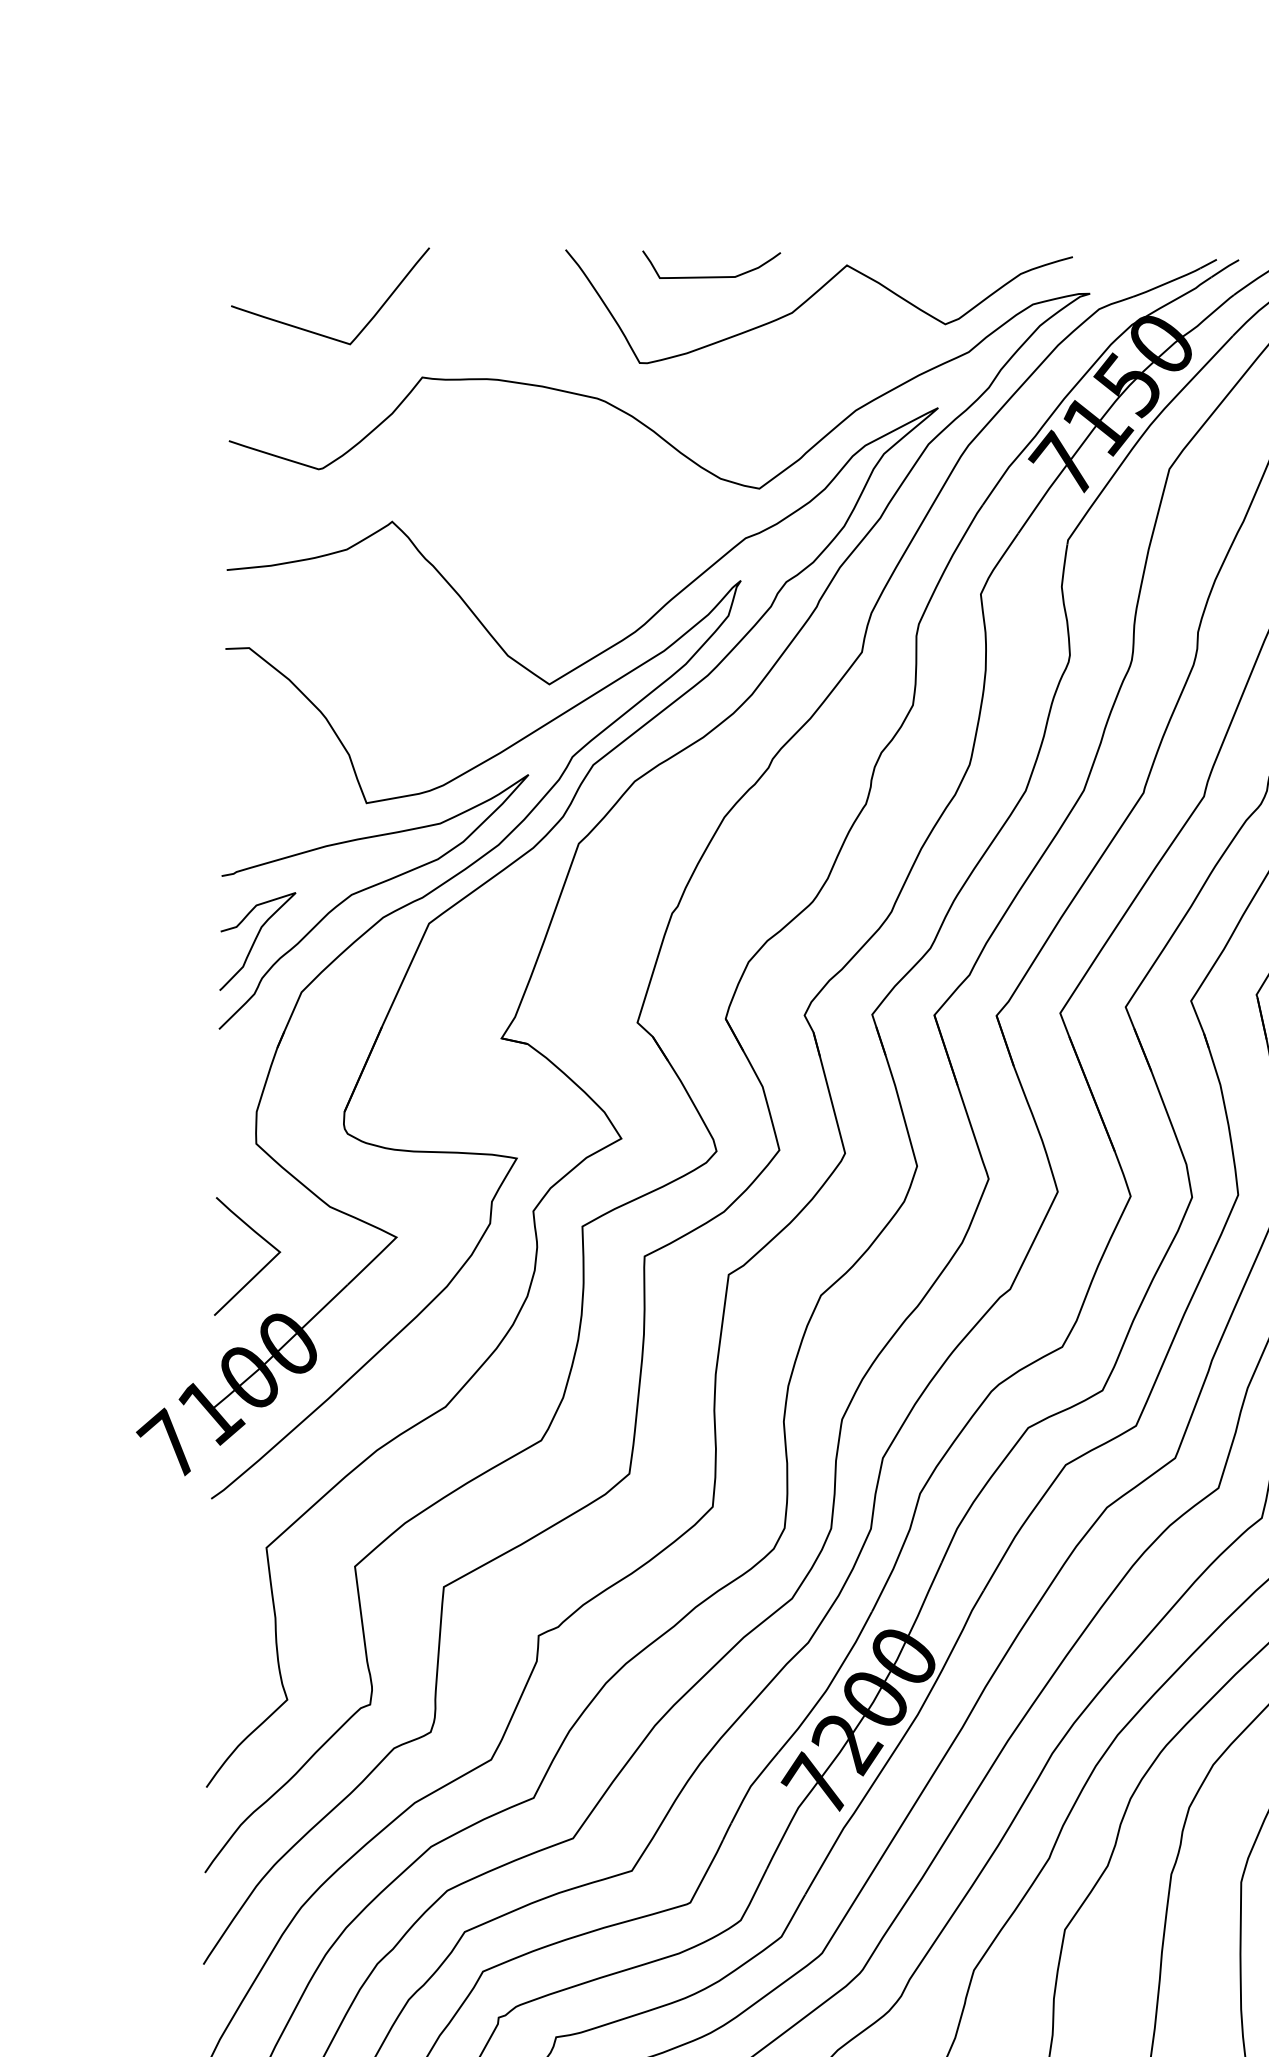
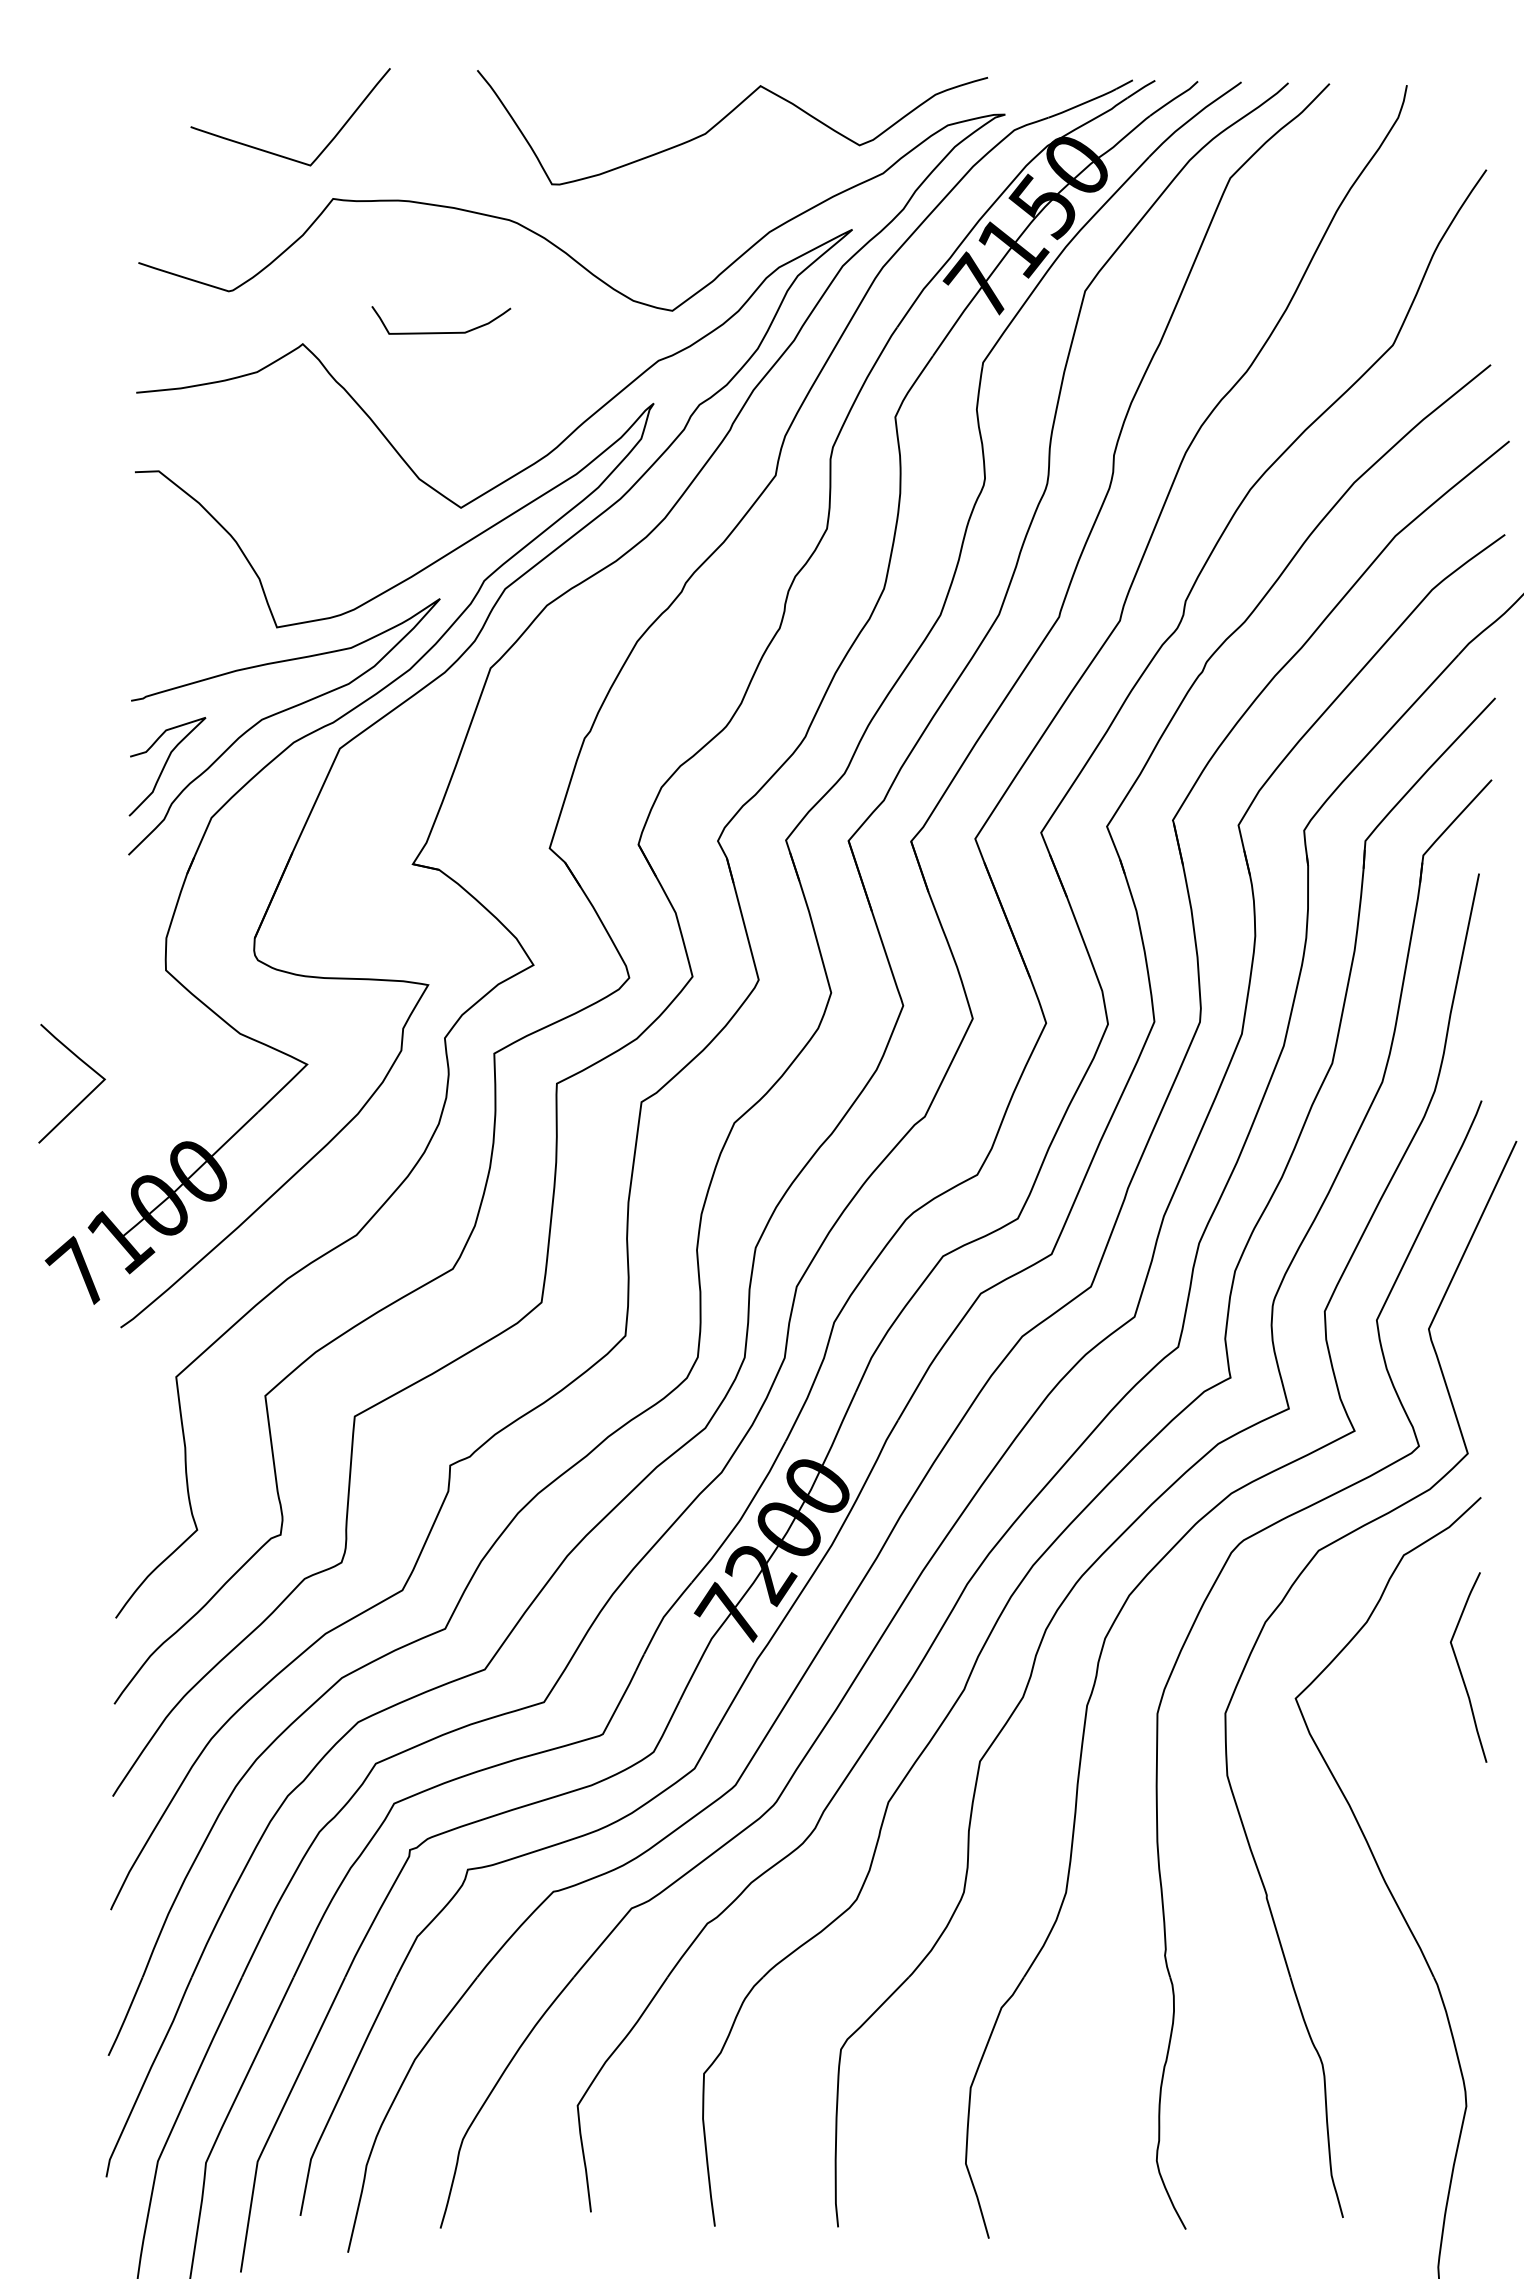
curve: (711, 276) -> (441, 332), moved
curve: (319, 333) -> (279, 154), moved
line: (260, 1269) -> (85, 1096), moved

